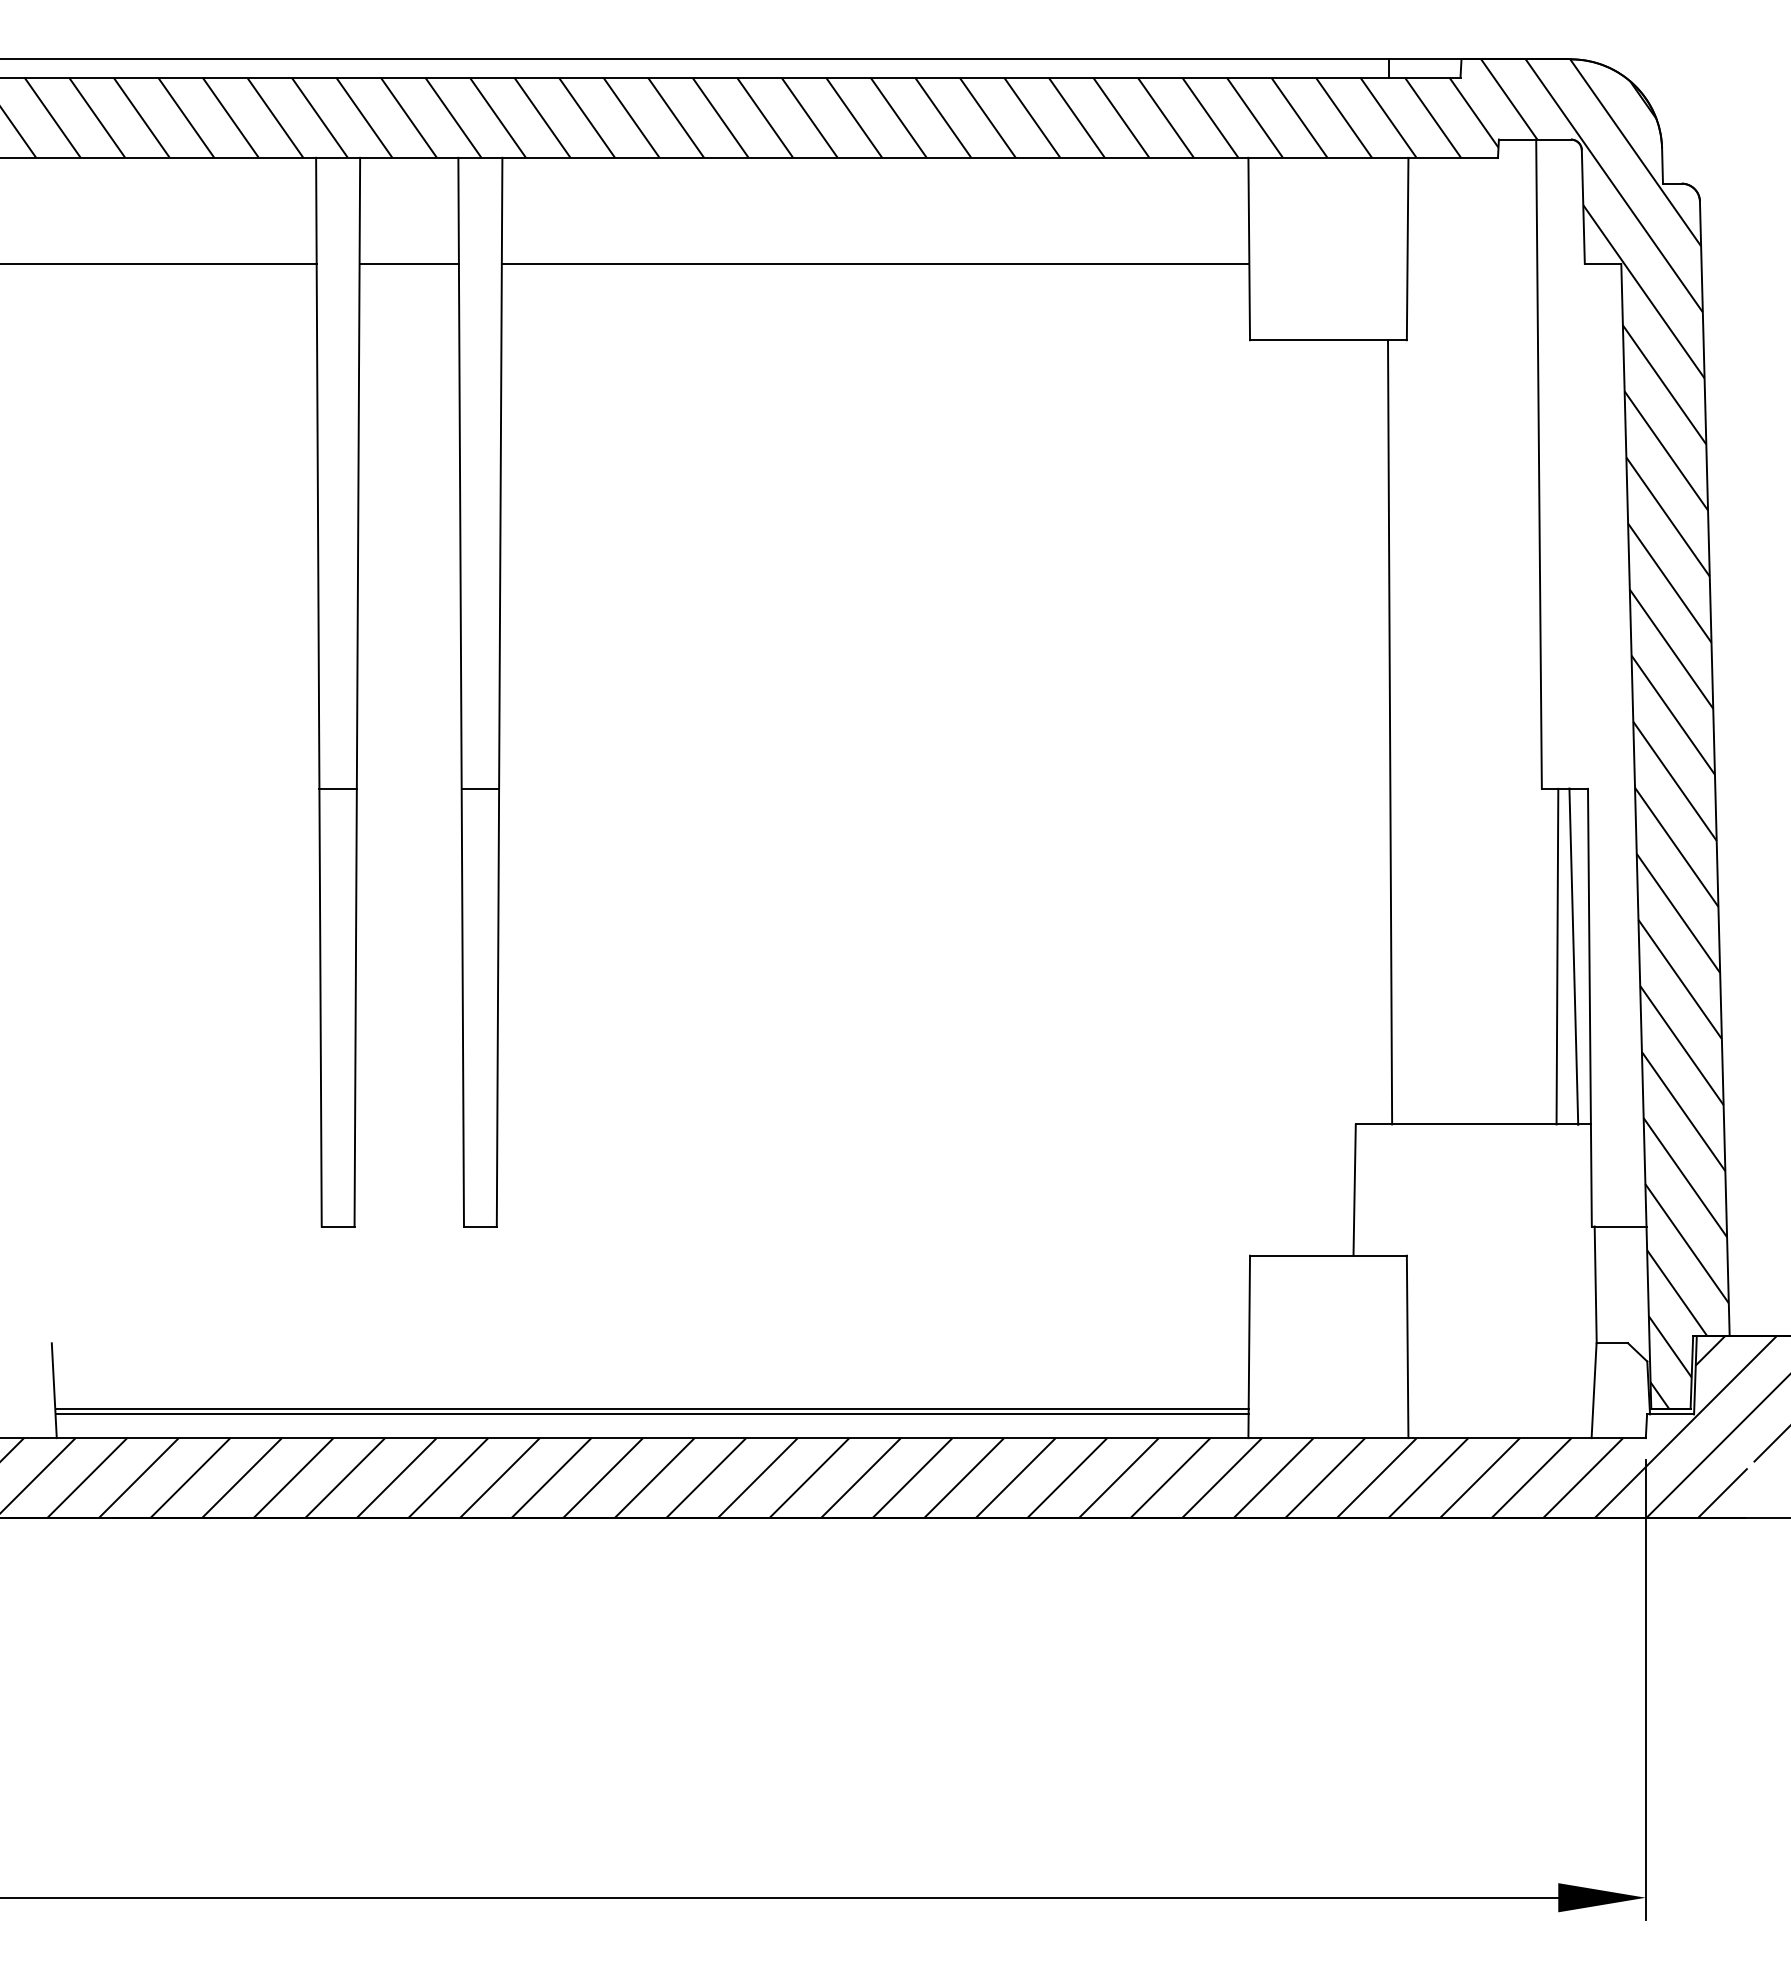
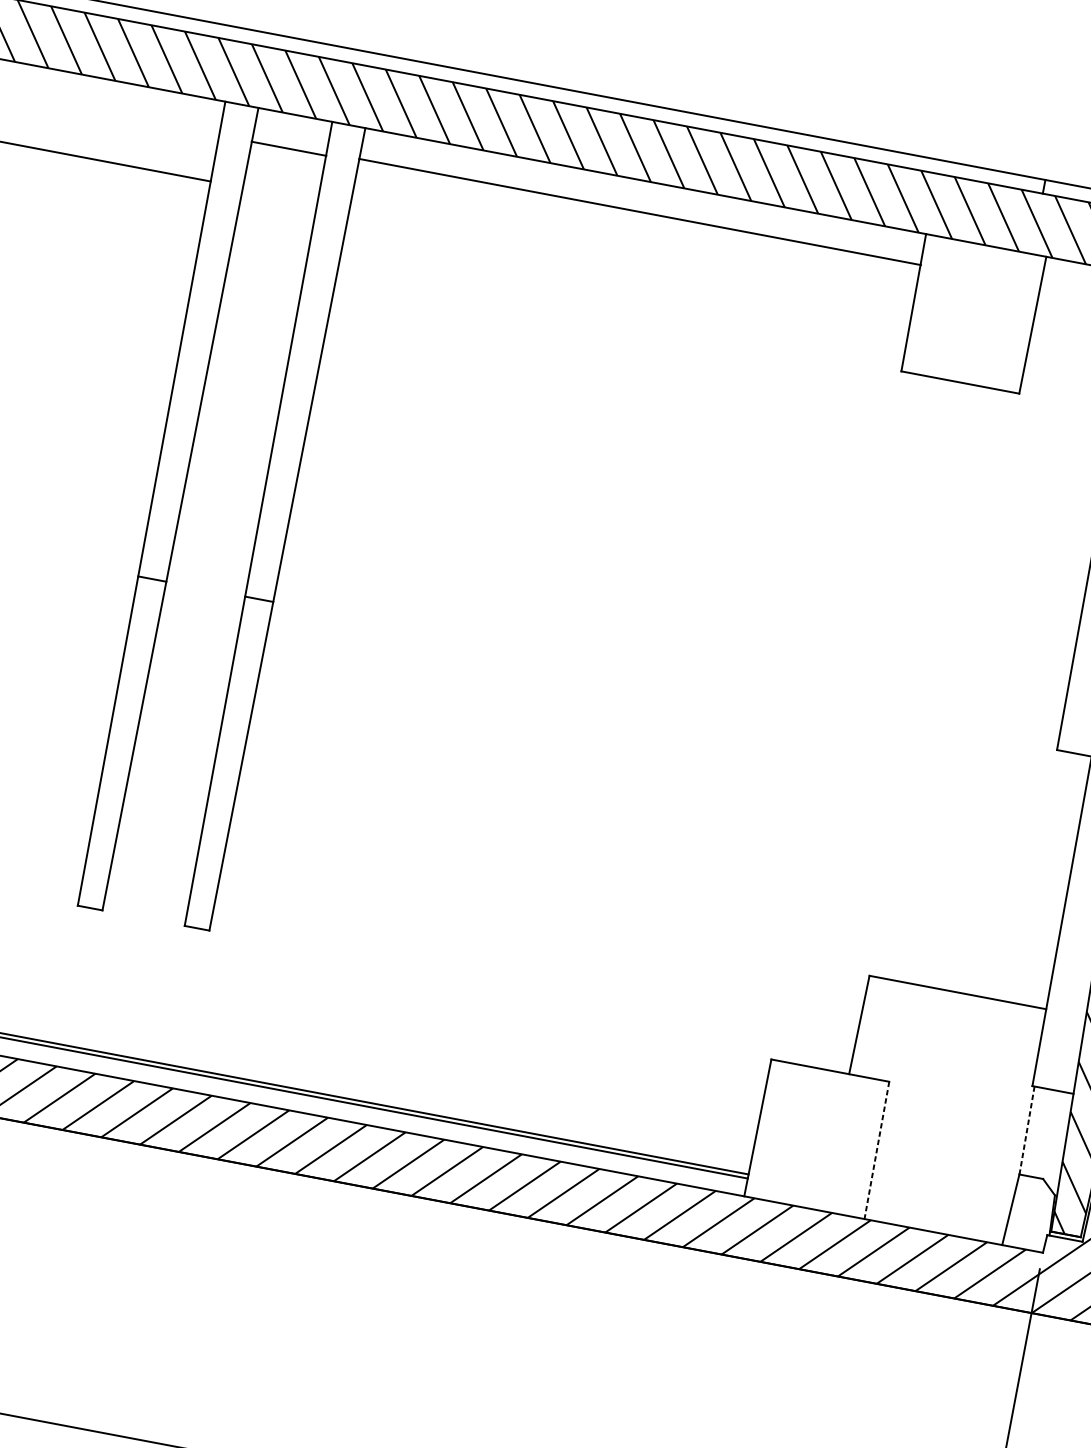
line: (408, 263) -> (288, 148), moved
line: (875, 263) -> (640, 211), moved
line: (1390, 732) -> (951, 686), removed
line: (1557, 956) -> (1044, 878), removed
line: (1573, 956) -> (1057, 880), removed
line: (1595, 1285) -> (1026, 1130), solid -> dashed
line: (1407, 1347) -> (876, 1150), solid -> dashed

